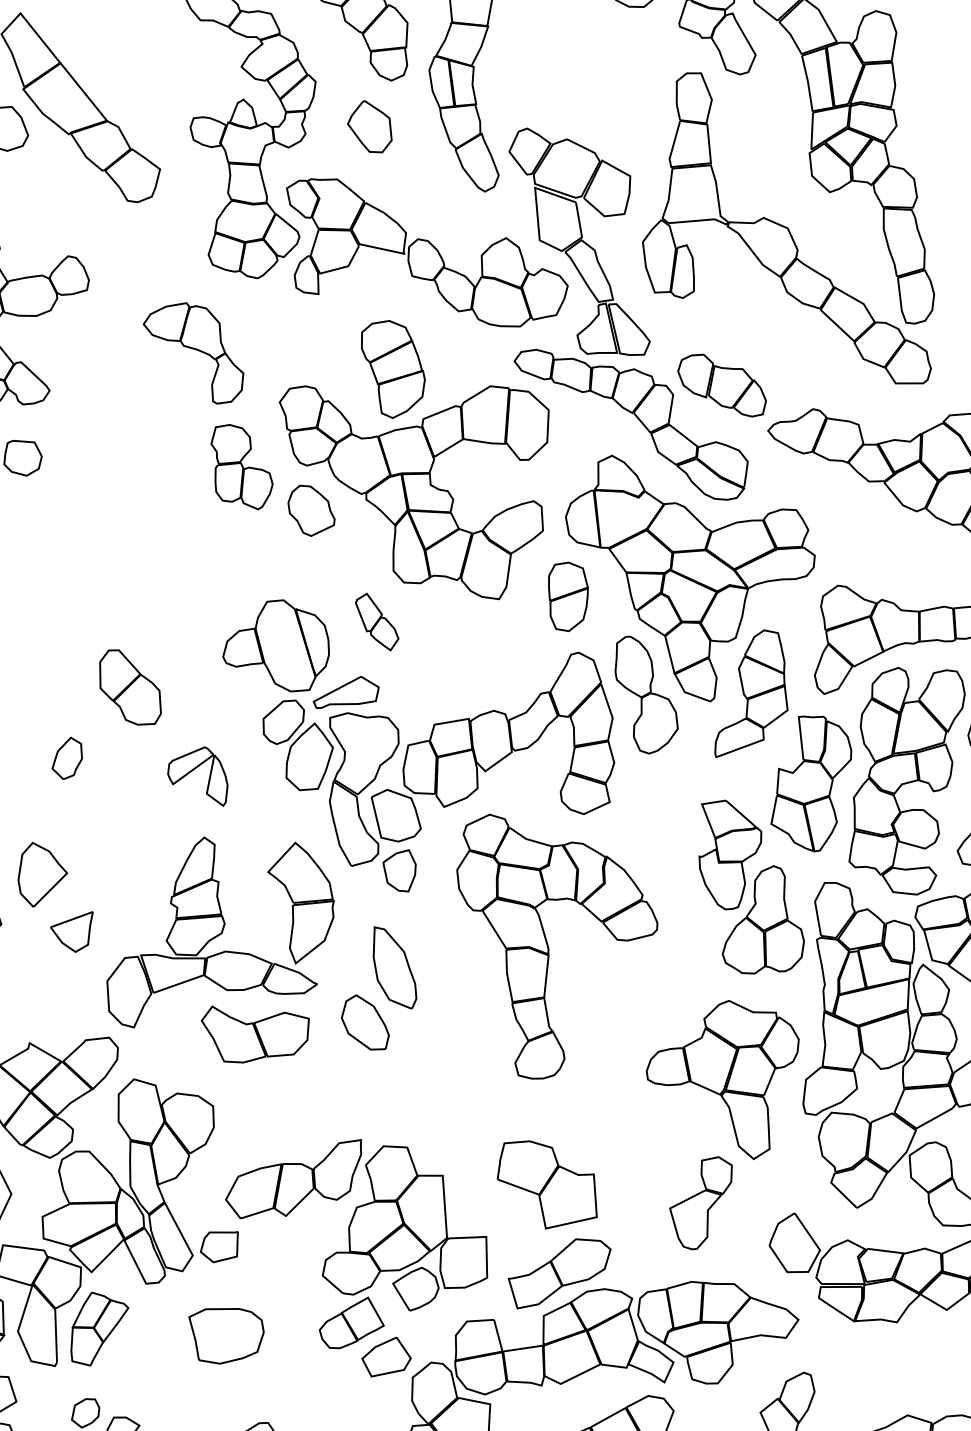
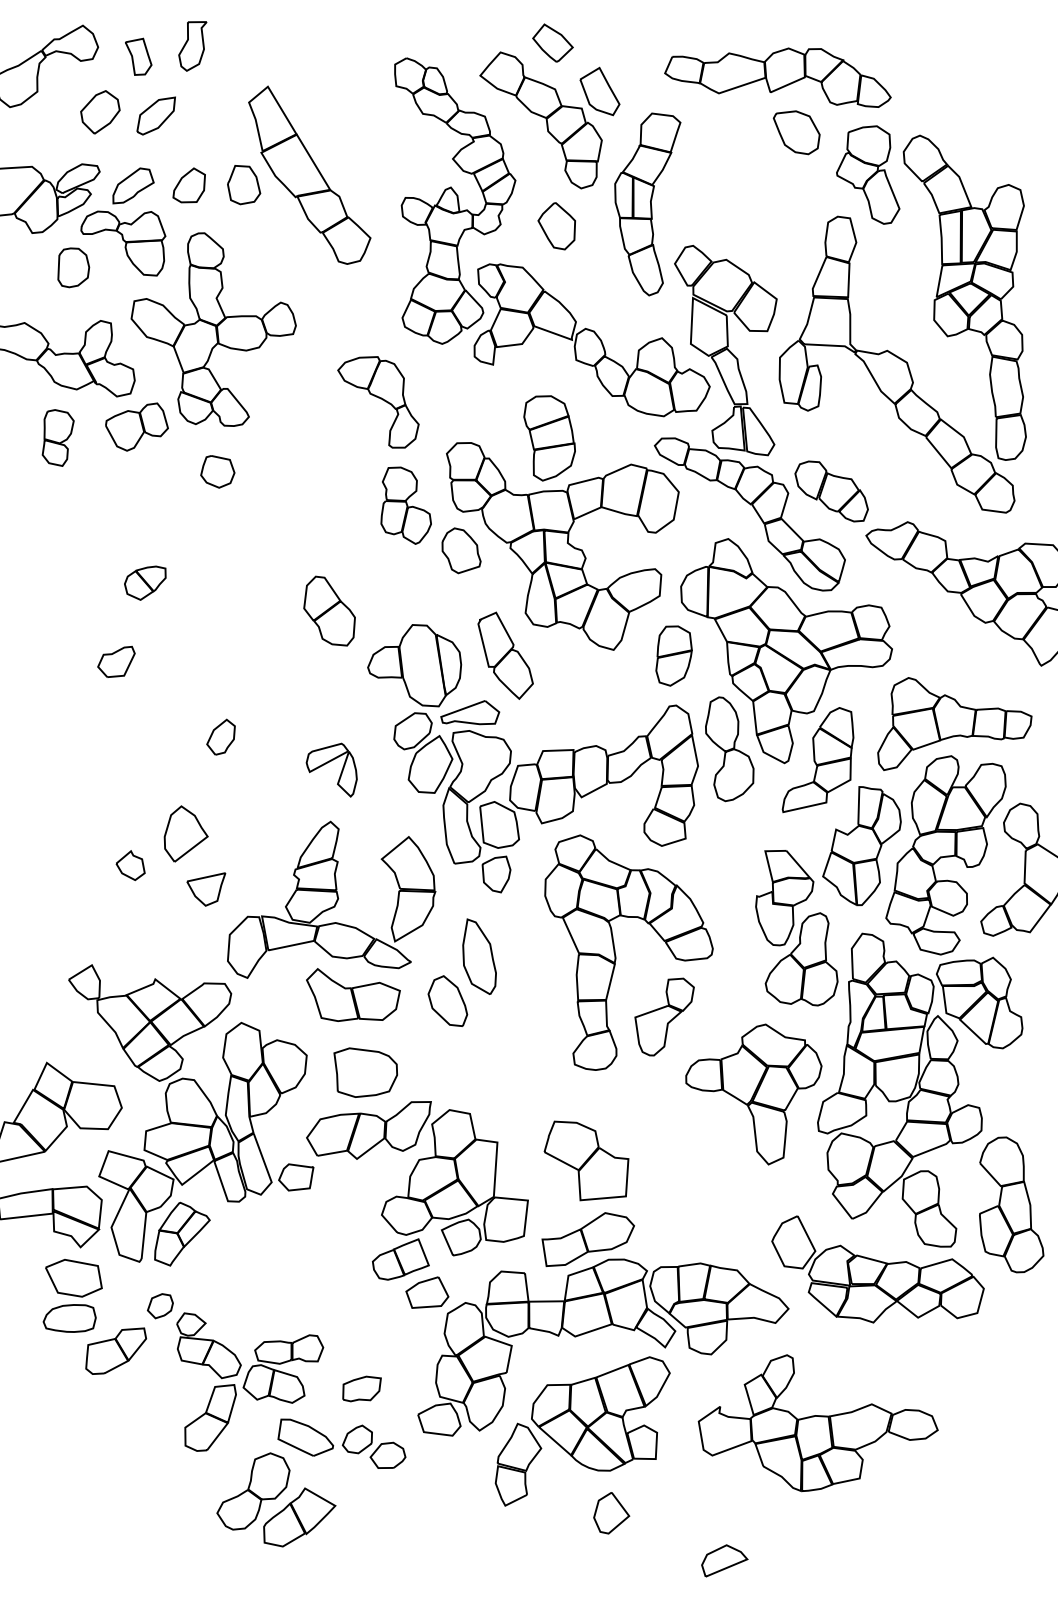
part: (377, 622) -> (505, 655), size x1.67
part: (129, 686) -> (329, 610), moved
part: (702, 1202) -> (664, 1016), moved
part: (227, 1334) -> (365, 1072), moved

